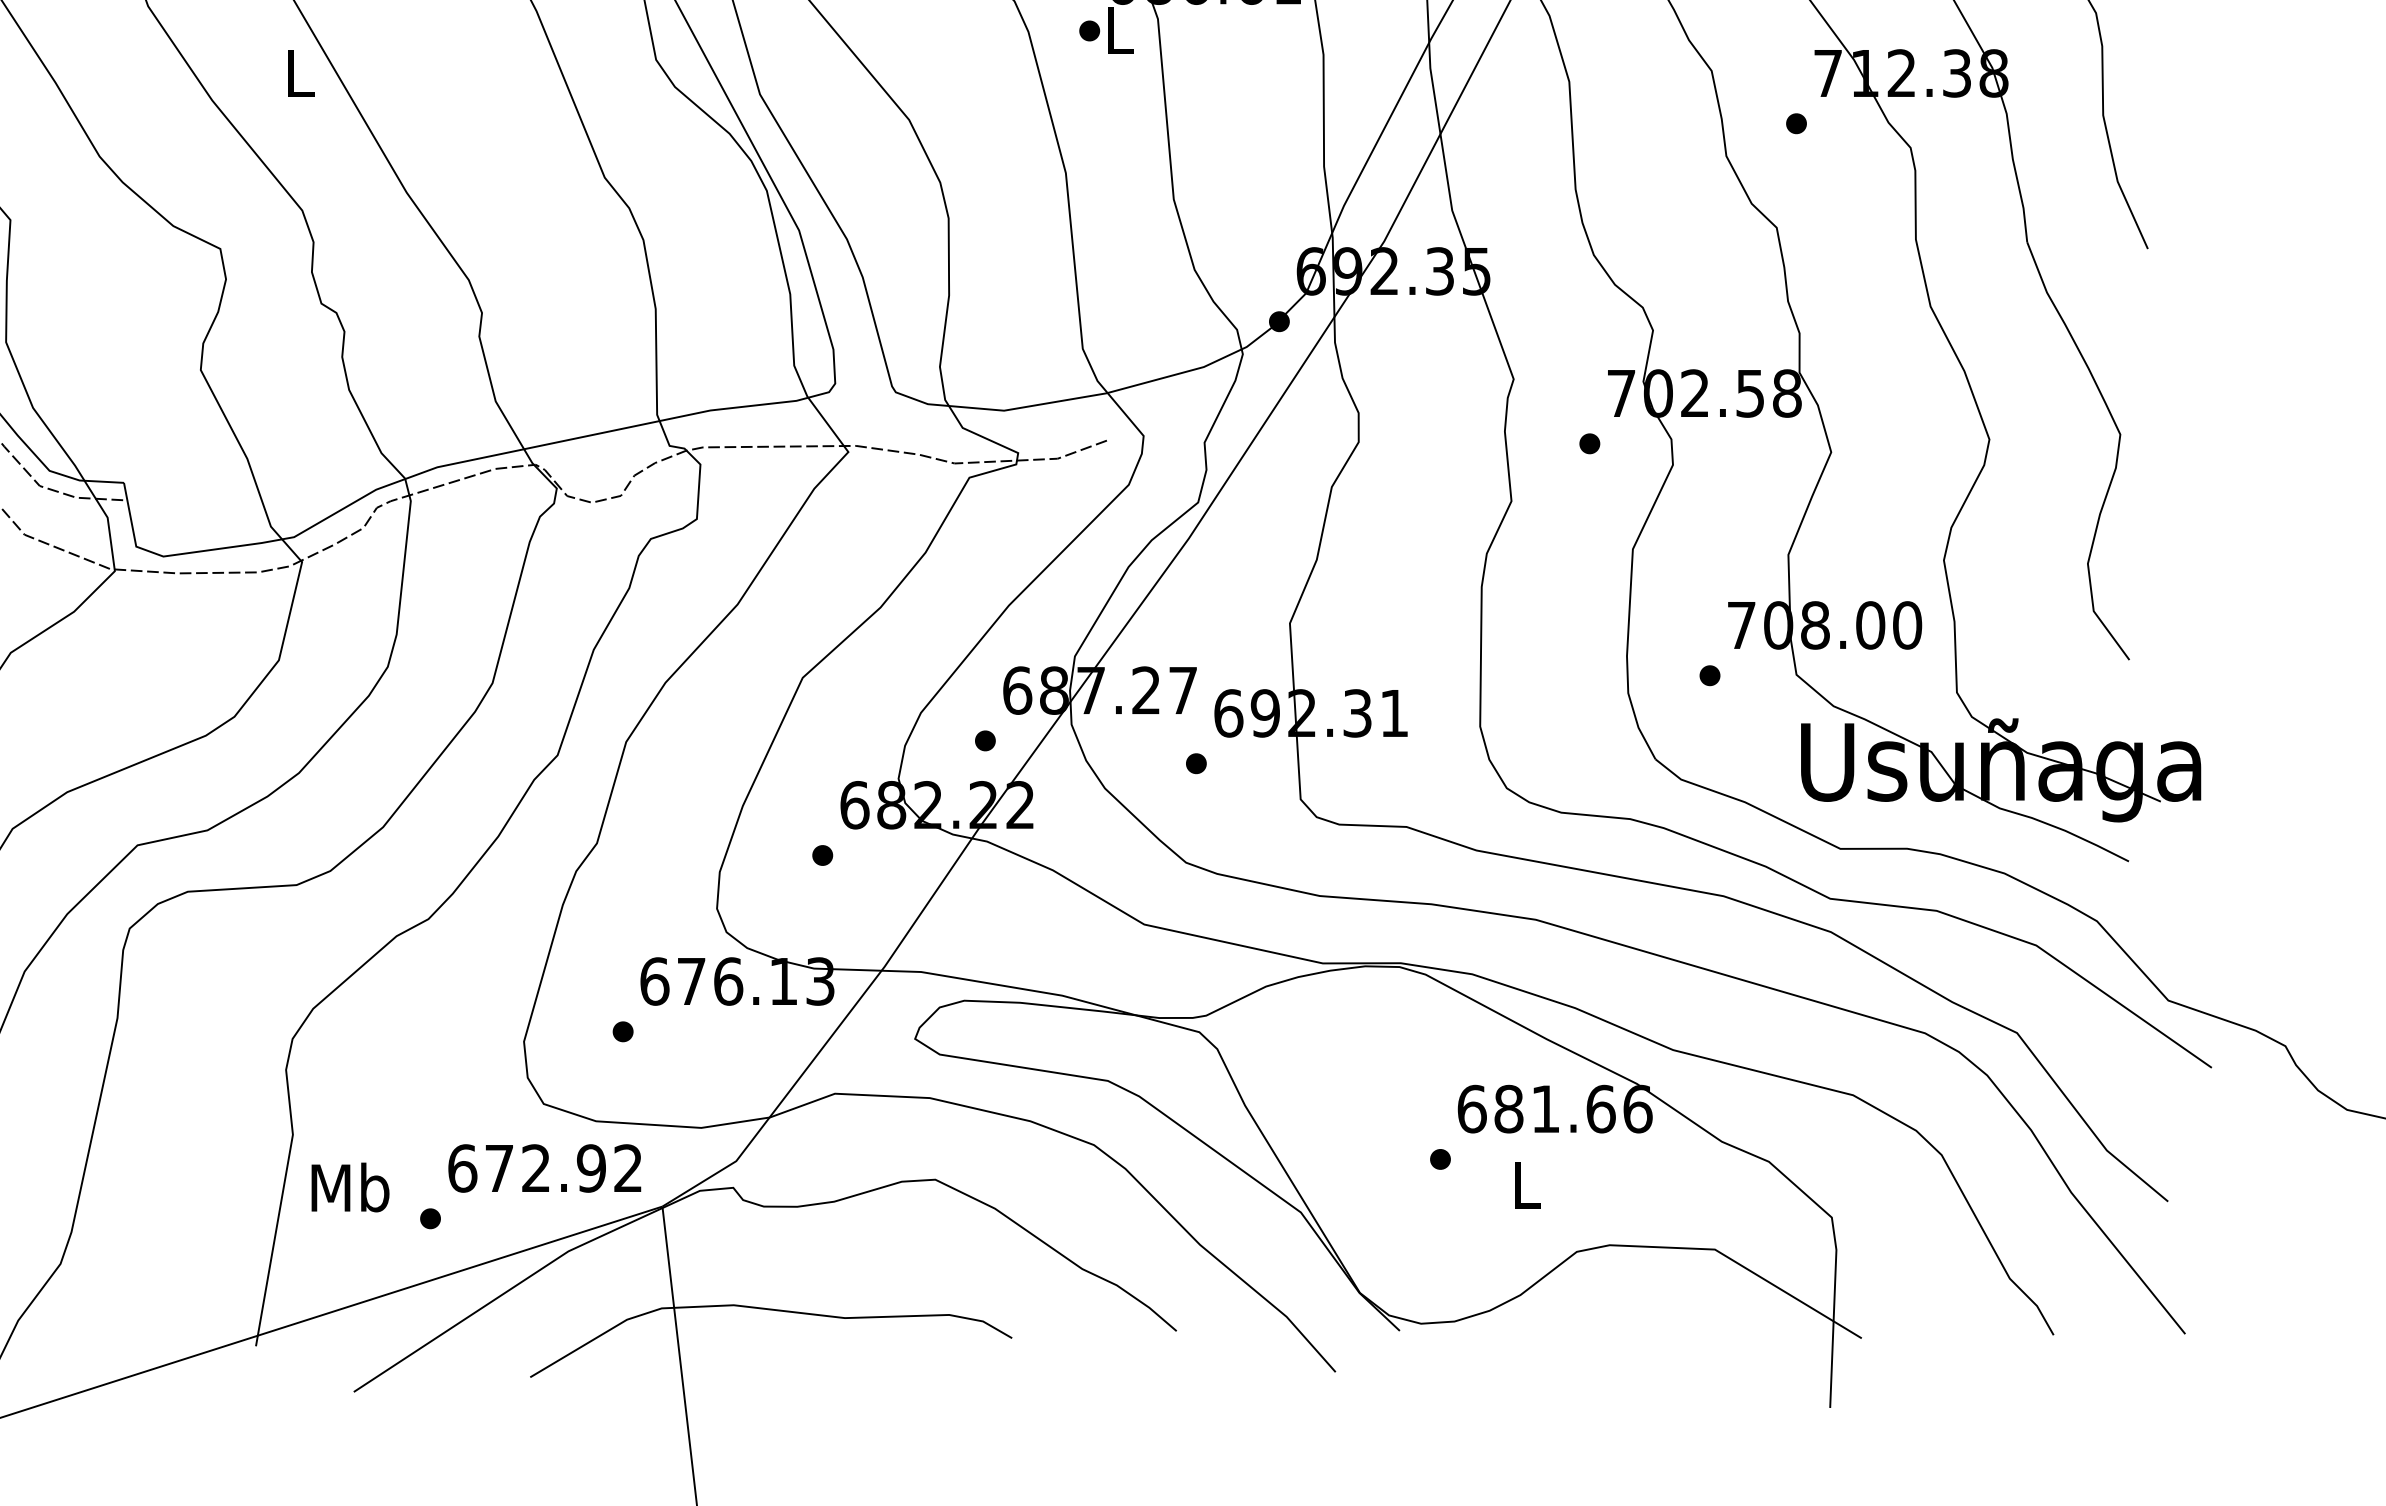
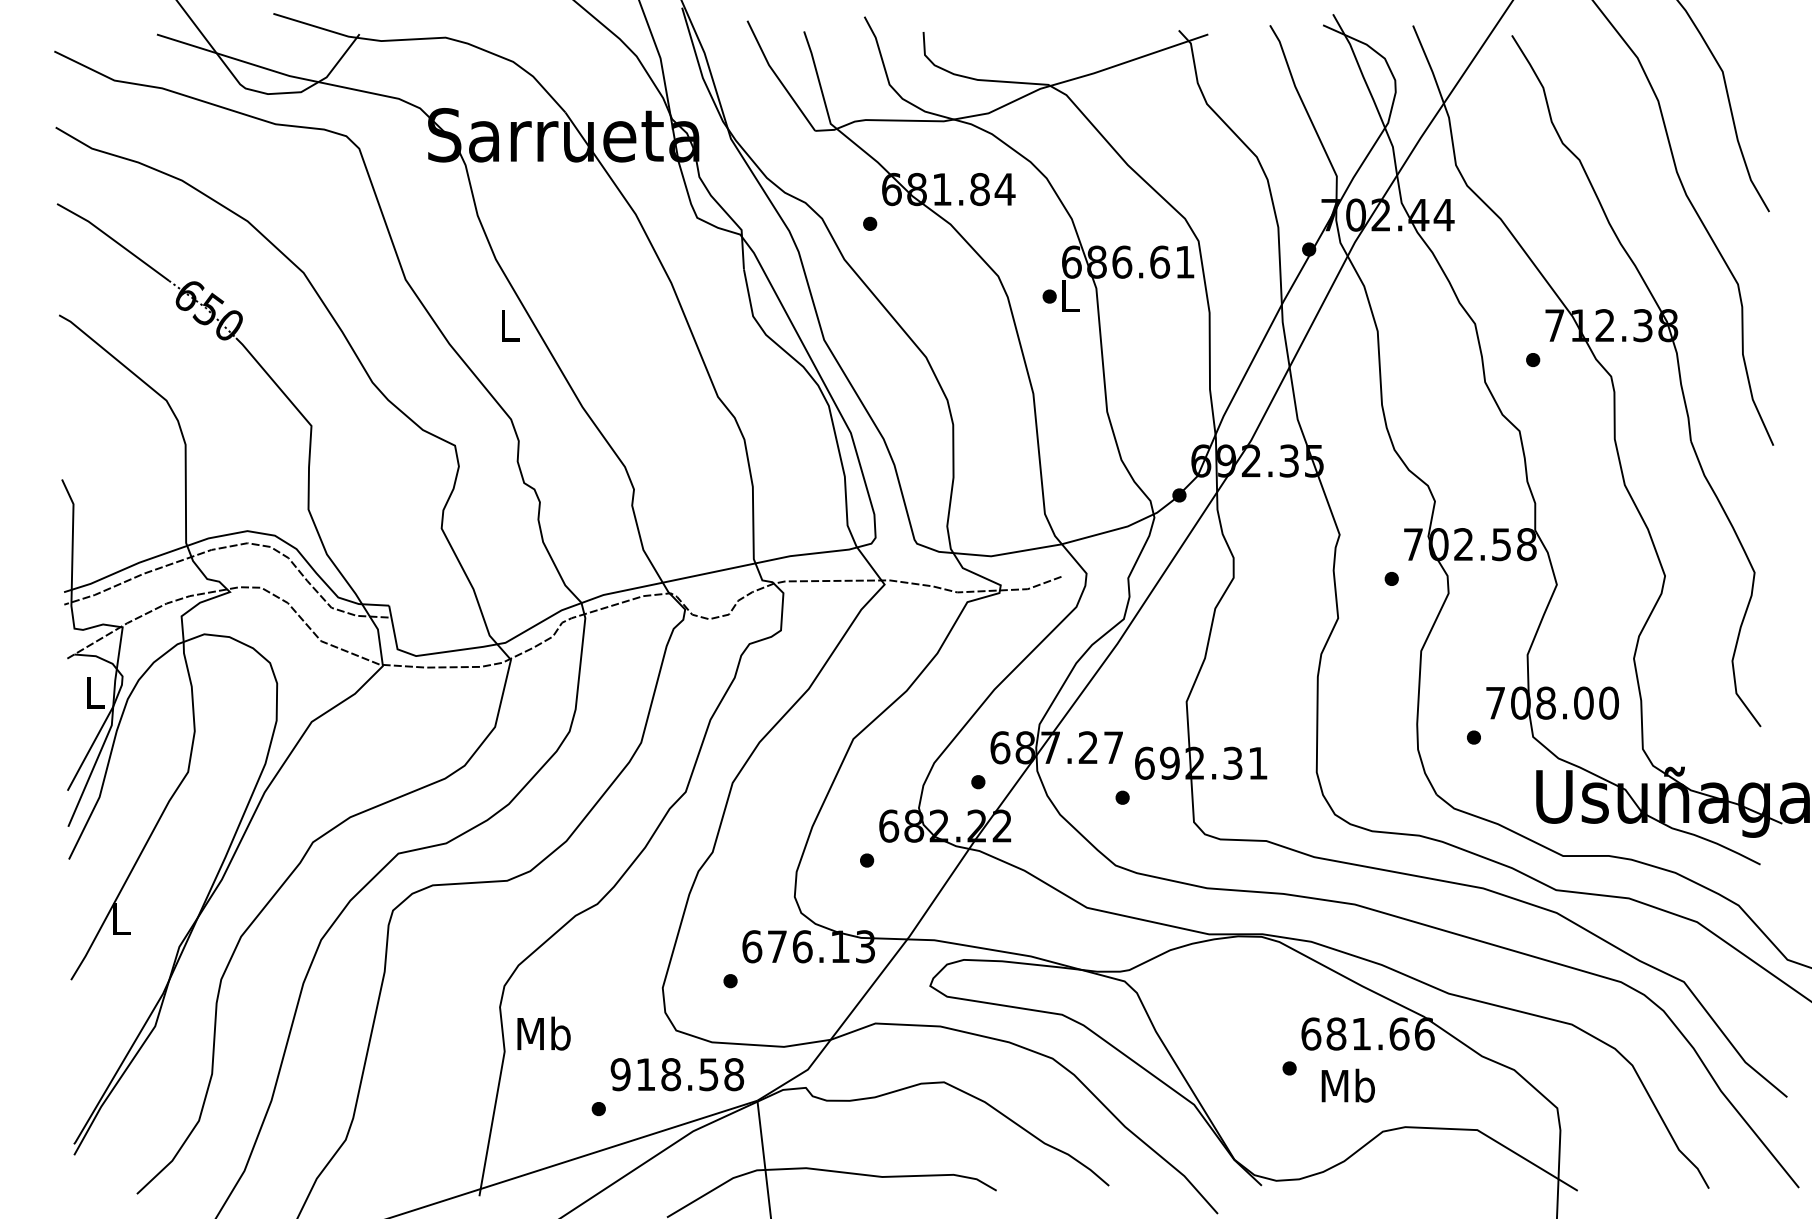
text: (545, 1168) -> (677, 1074), 672.92 -> 918.58
text: (1525, 1184) -> (1347, 1085), L -> Mb
text: (349, 1187) -> (543, 1033), moved

